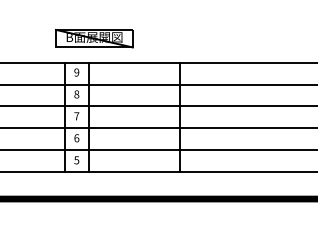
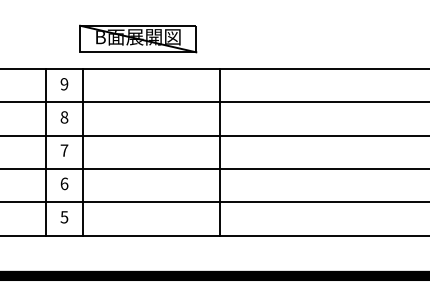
part: (94, 38) -> (138, 38), moved

